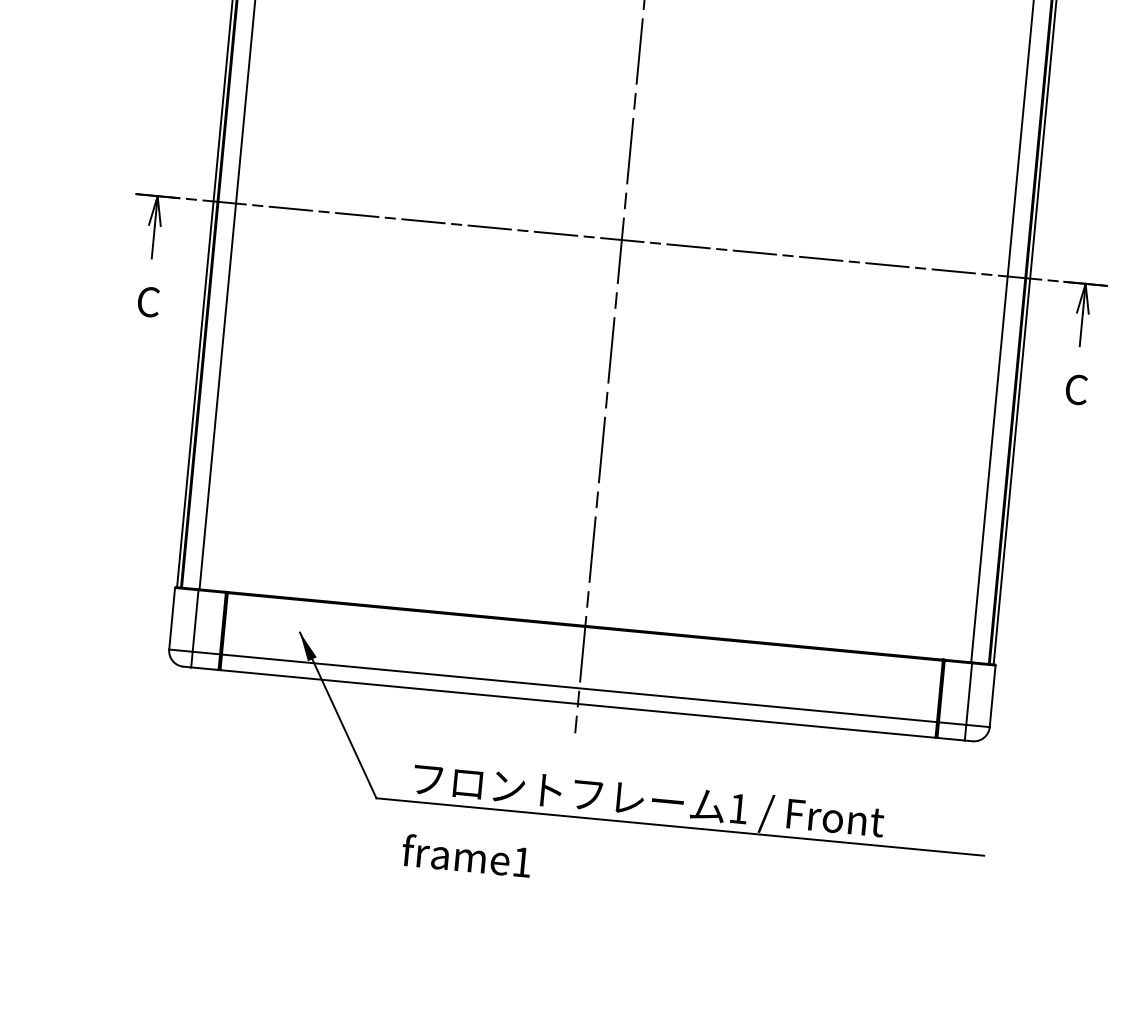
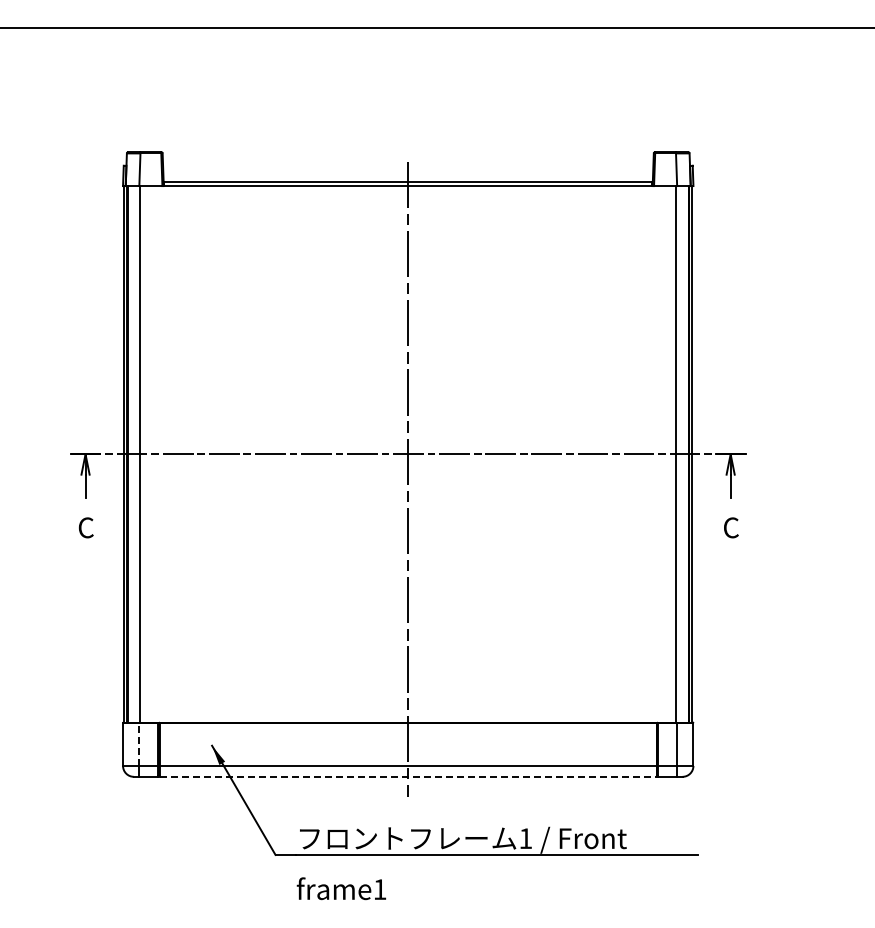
line: (195, 620) -> (139, 744), solid -> dashed
line: (578, 703) -> (408, 776), solid -> dashed

